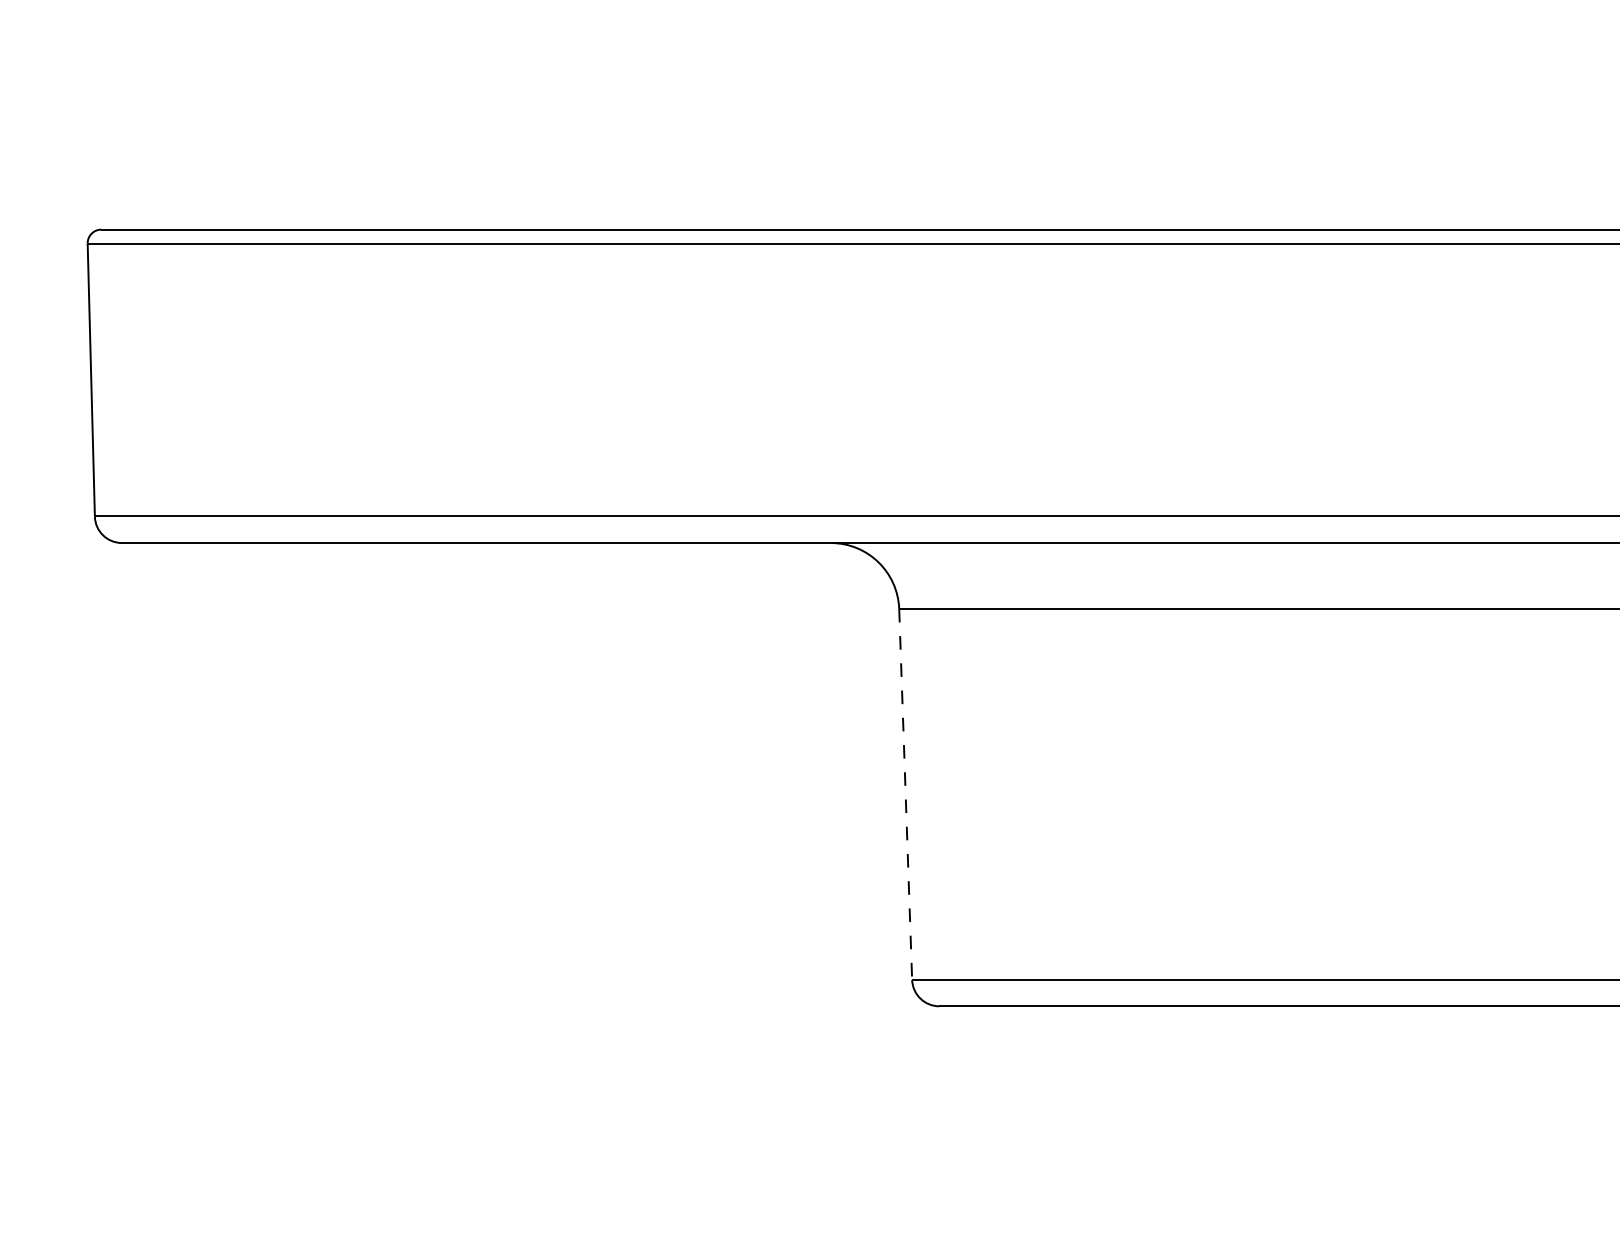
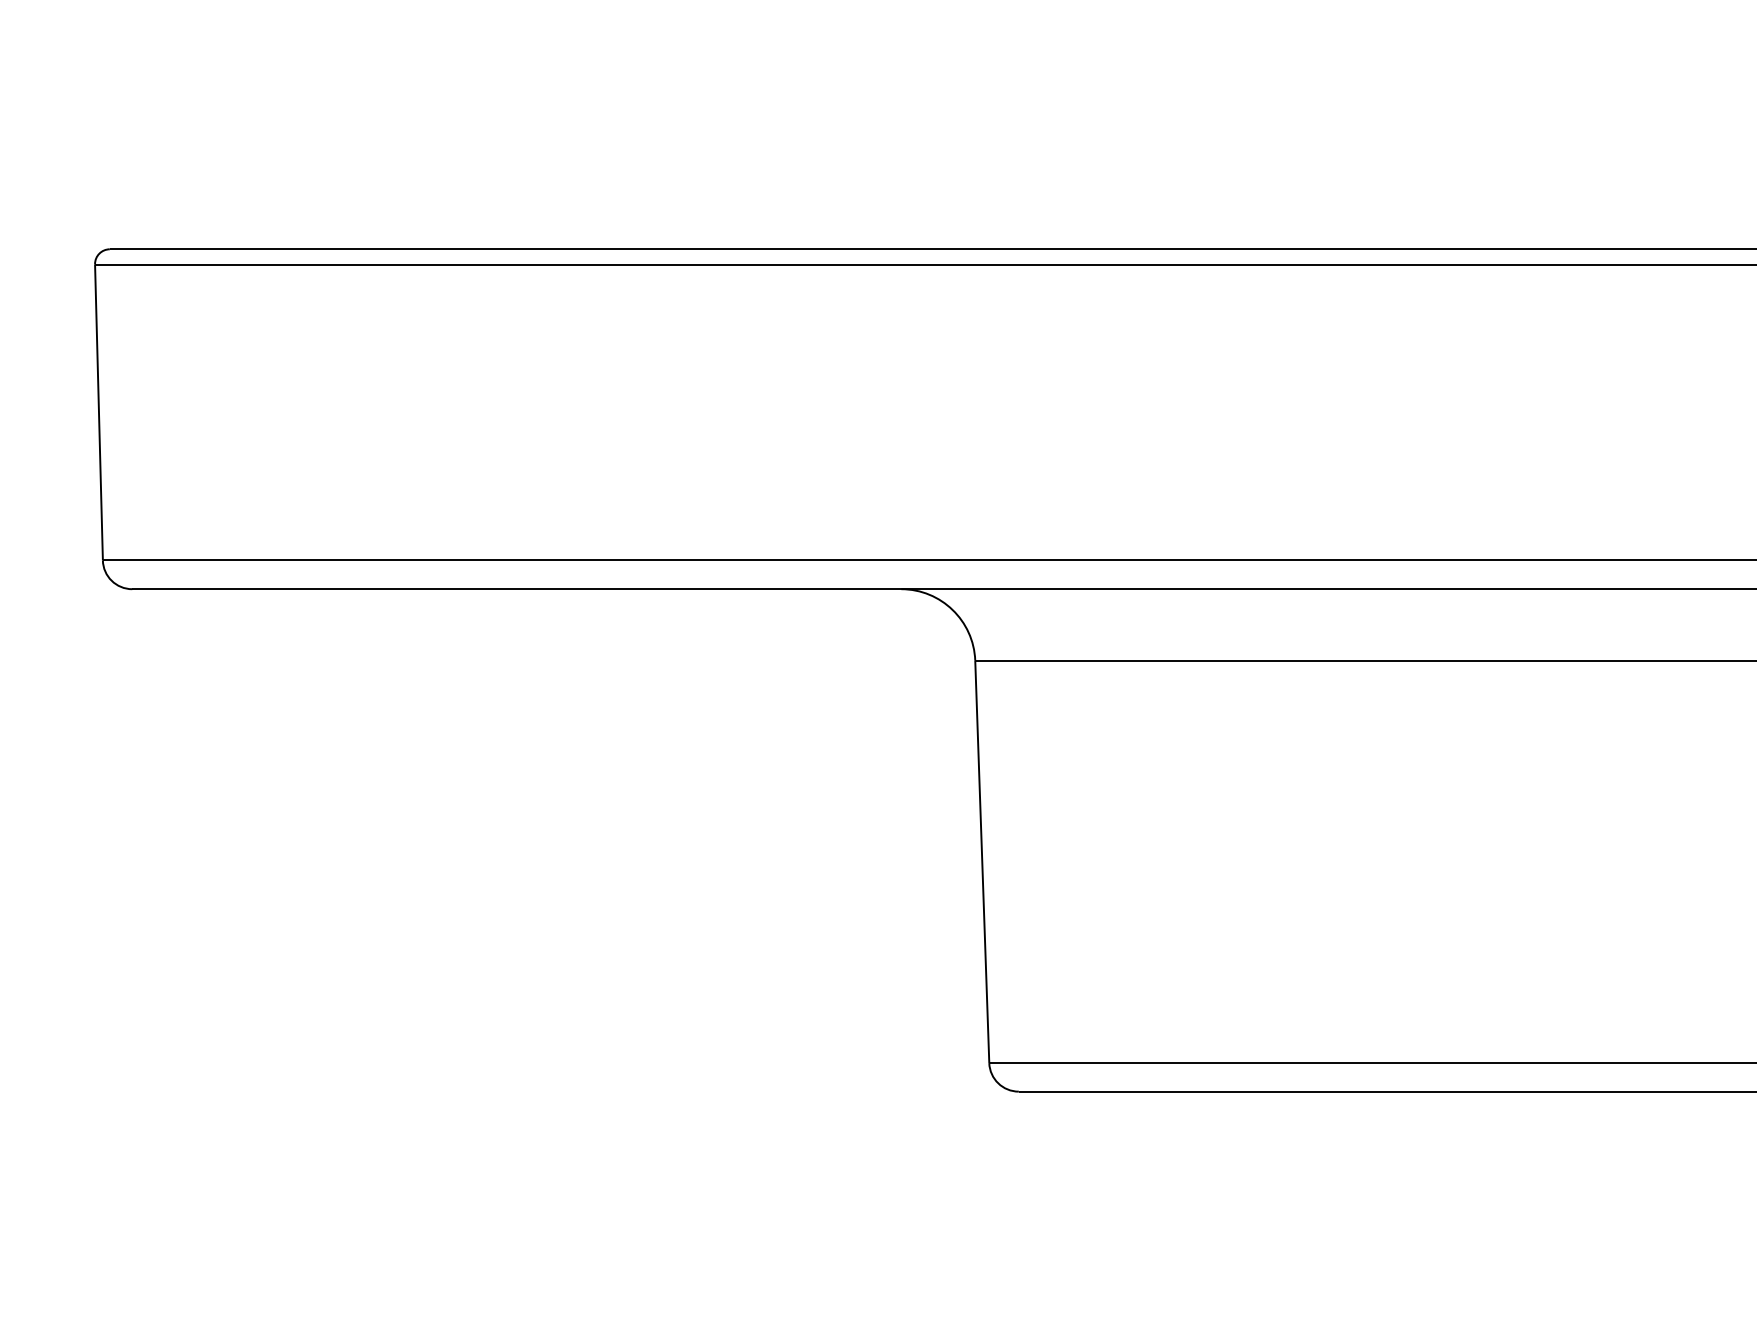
line: (905, 795) -> (982, 862), dashed -> solid

